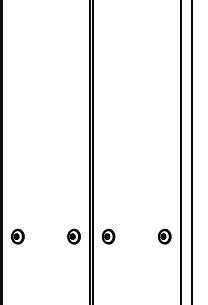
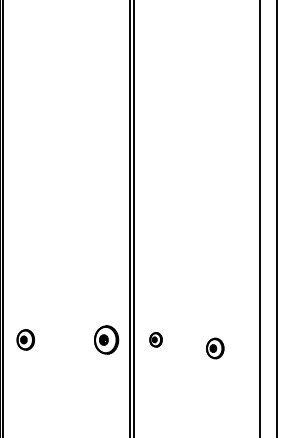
part: (73, 236) -> (105, 339), size x1.4
part: (108, 236) -> (155, 339), size x0.7
part: (164, 236) -> (214, 348), moved

